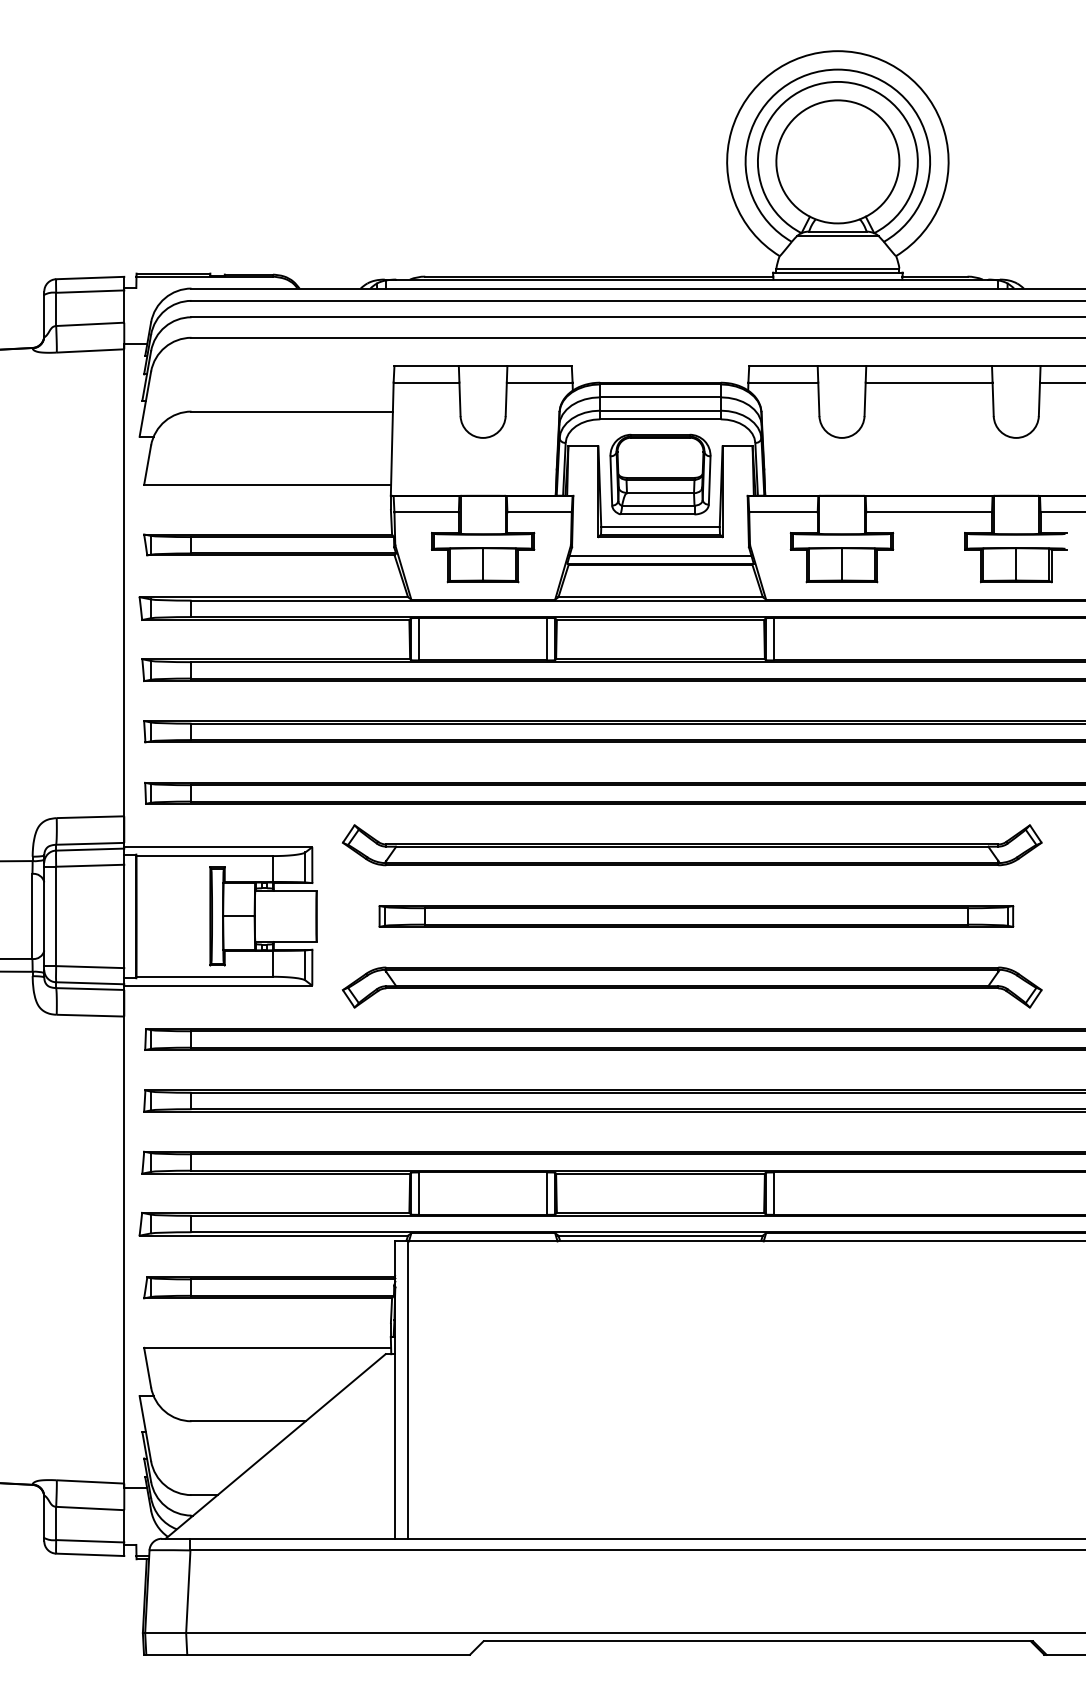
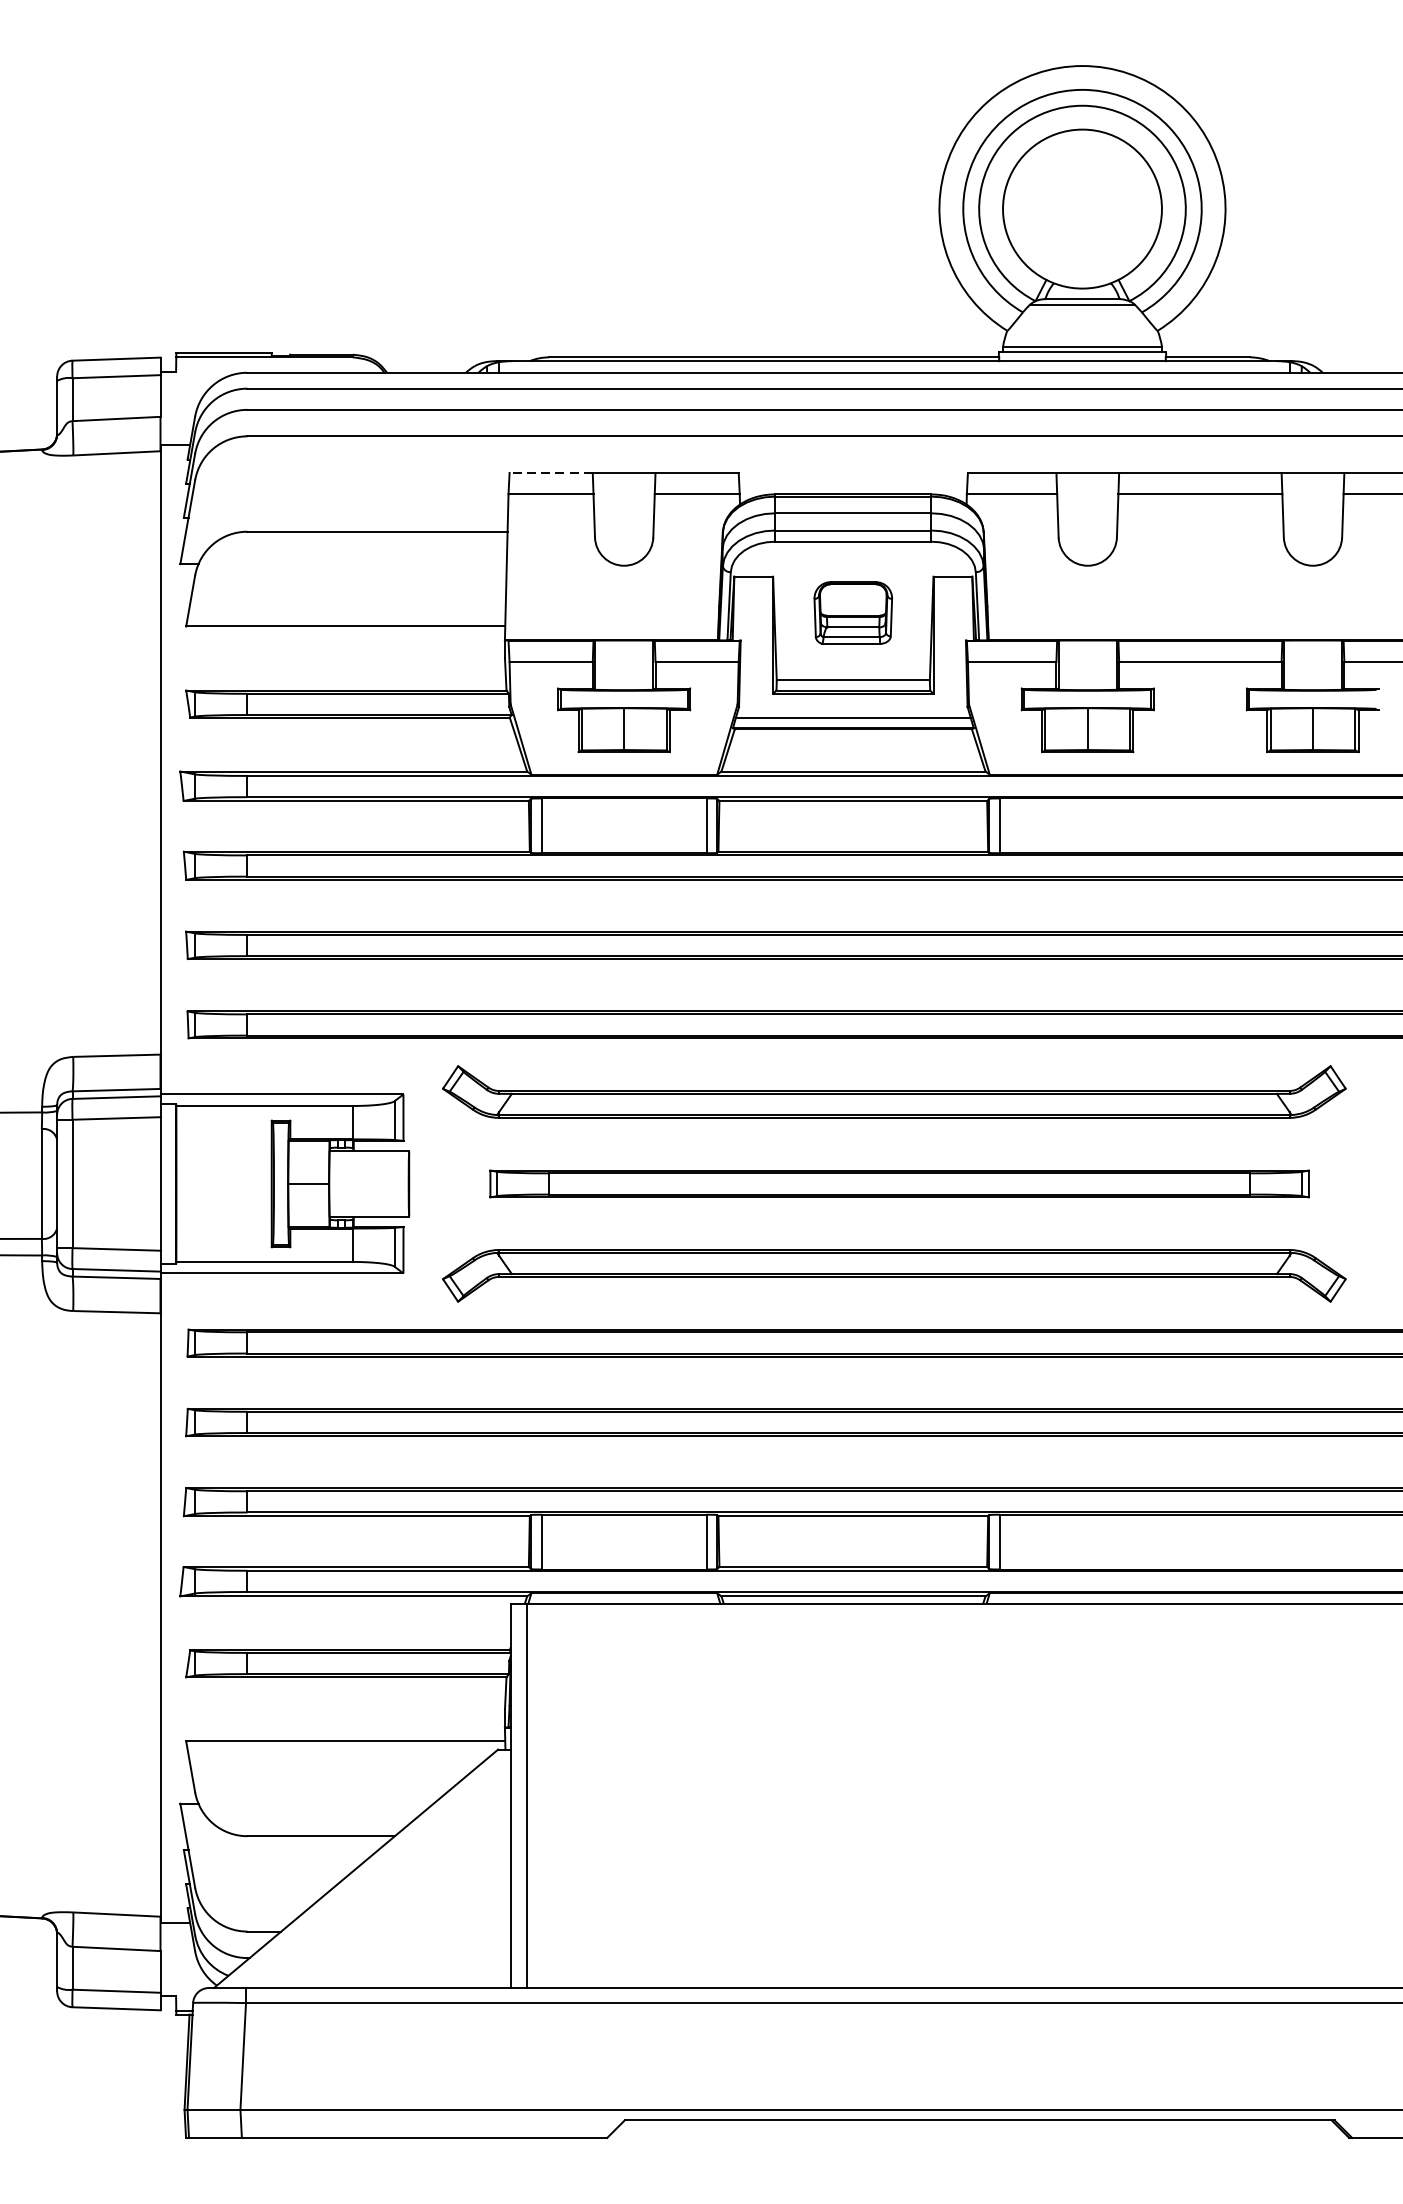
line: (426, 366) -> (550, 473), solid -> dashed
part: (660, 474) -> (853, 612), size x0.6

